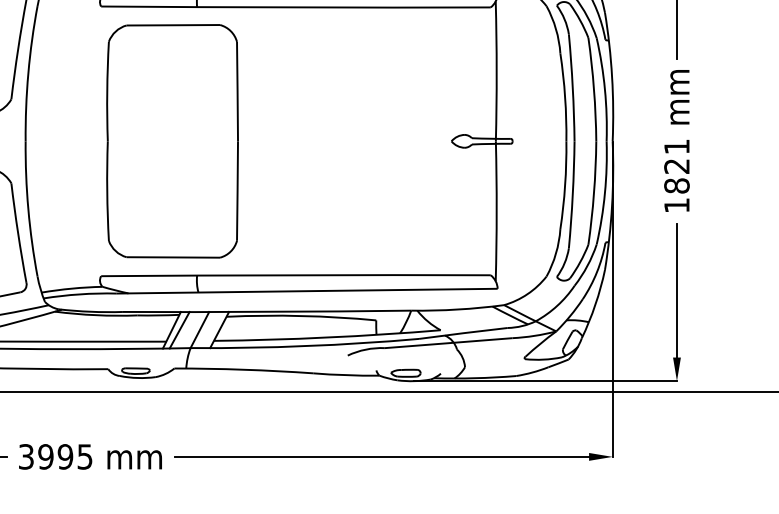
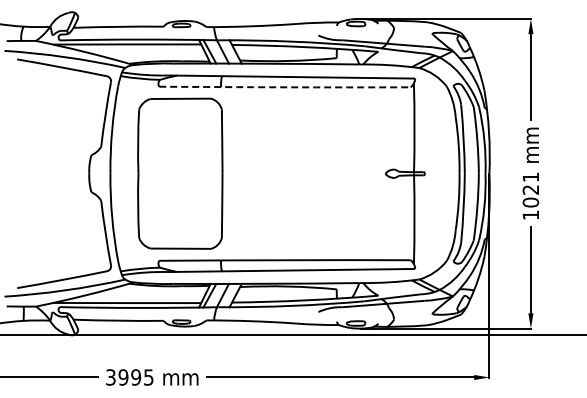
arc: (295, 7) -> (284, 87), solid -> dashed
part: (172, 140) -> (180, 173), moved
text: (676, 185) -> (530, 202), 1821 -> 1021

